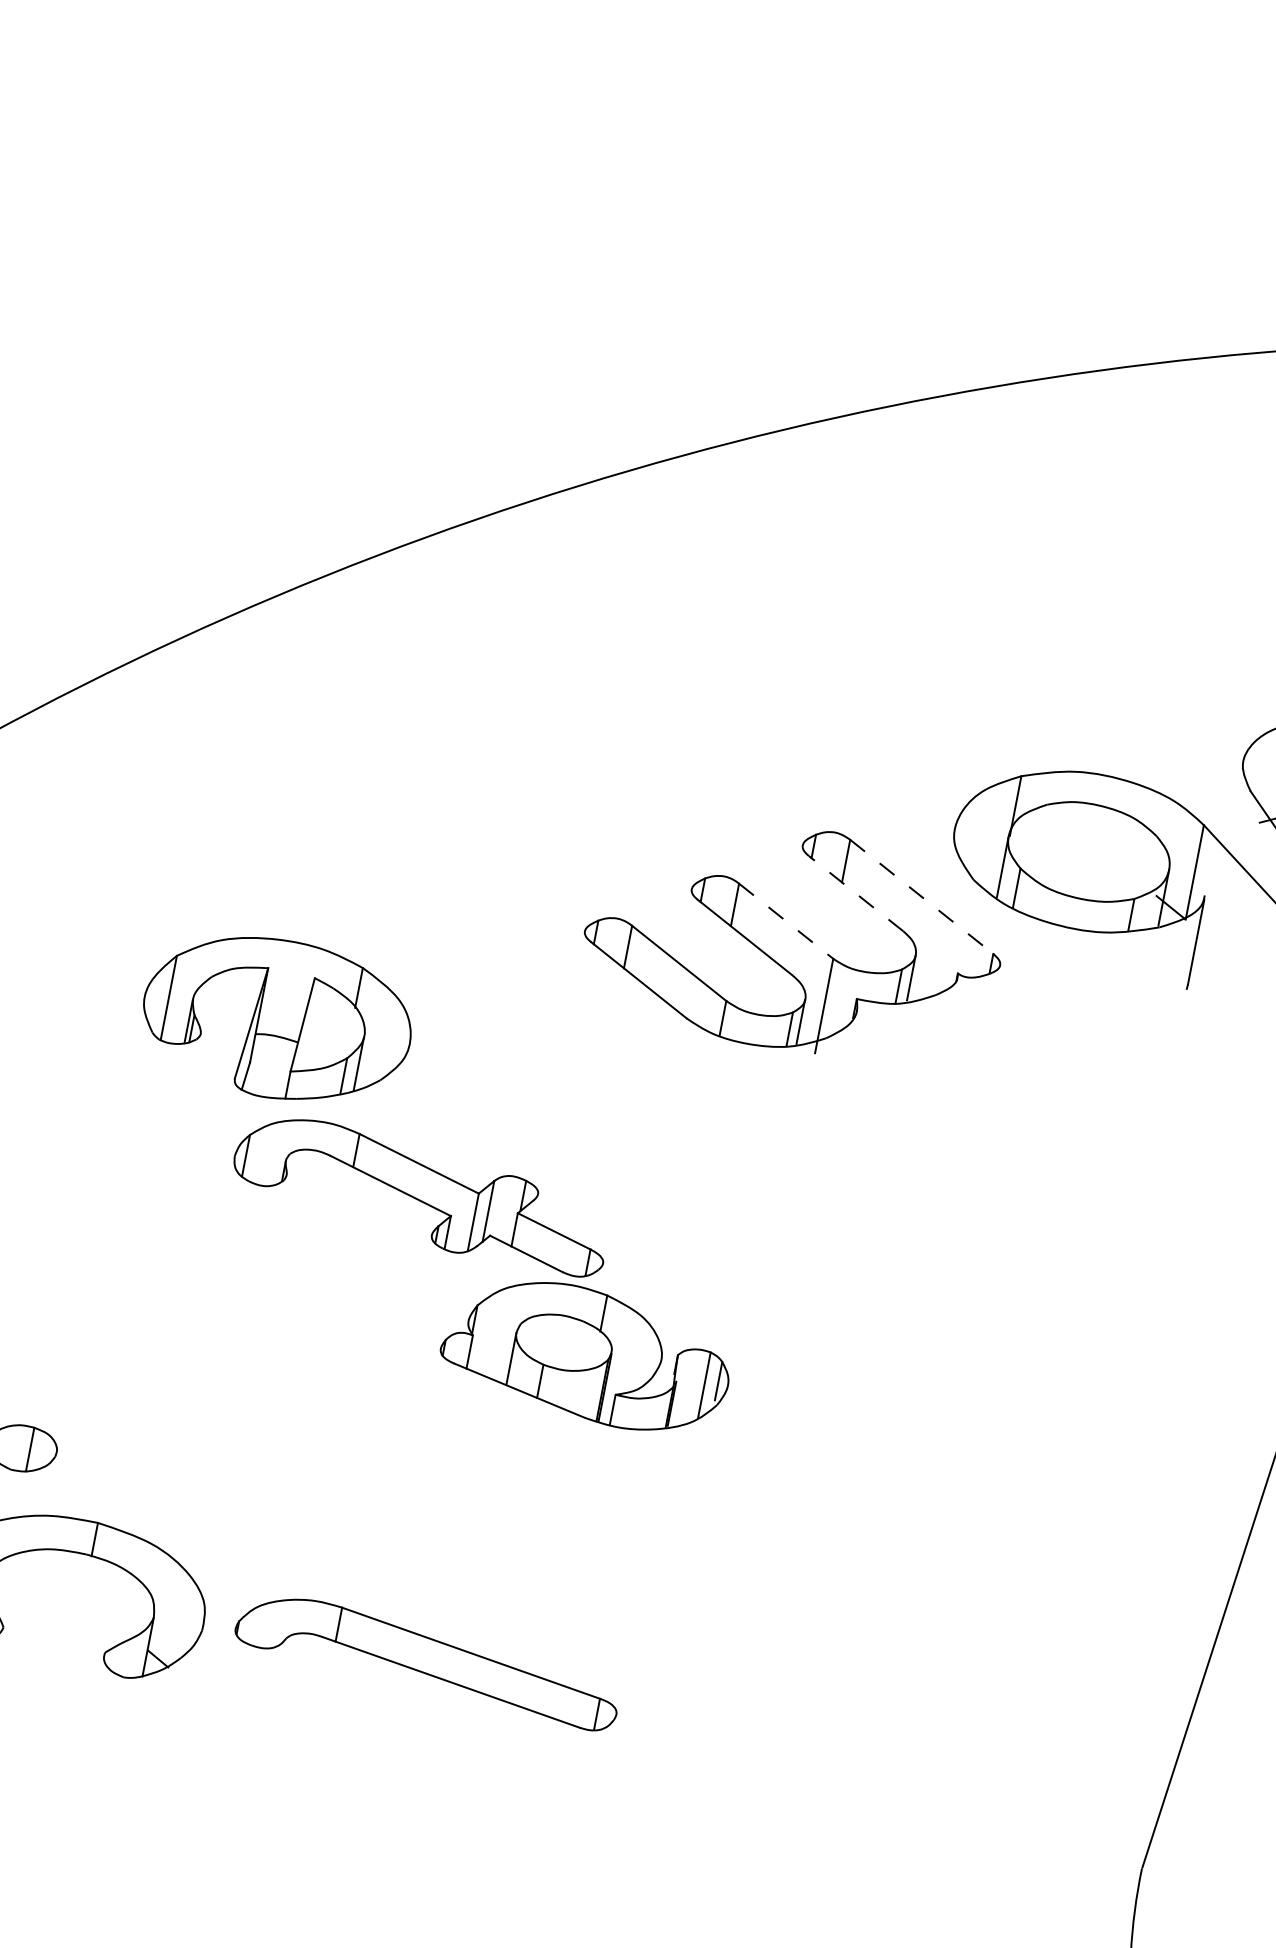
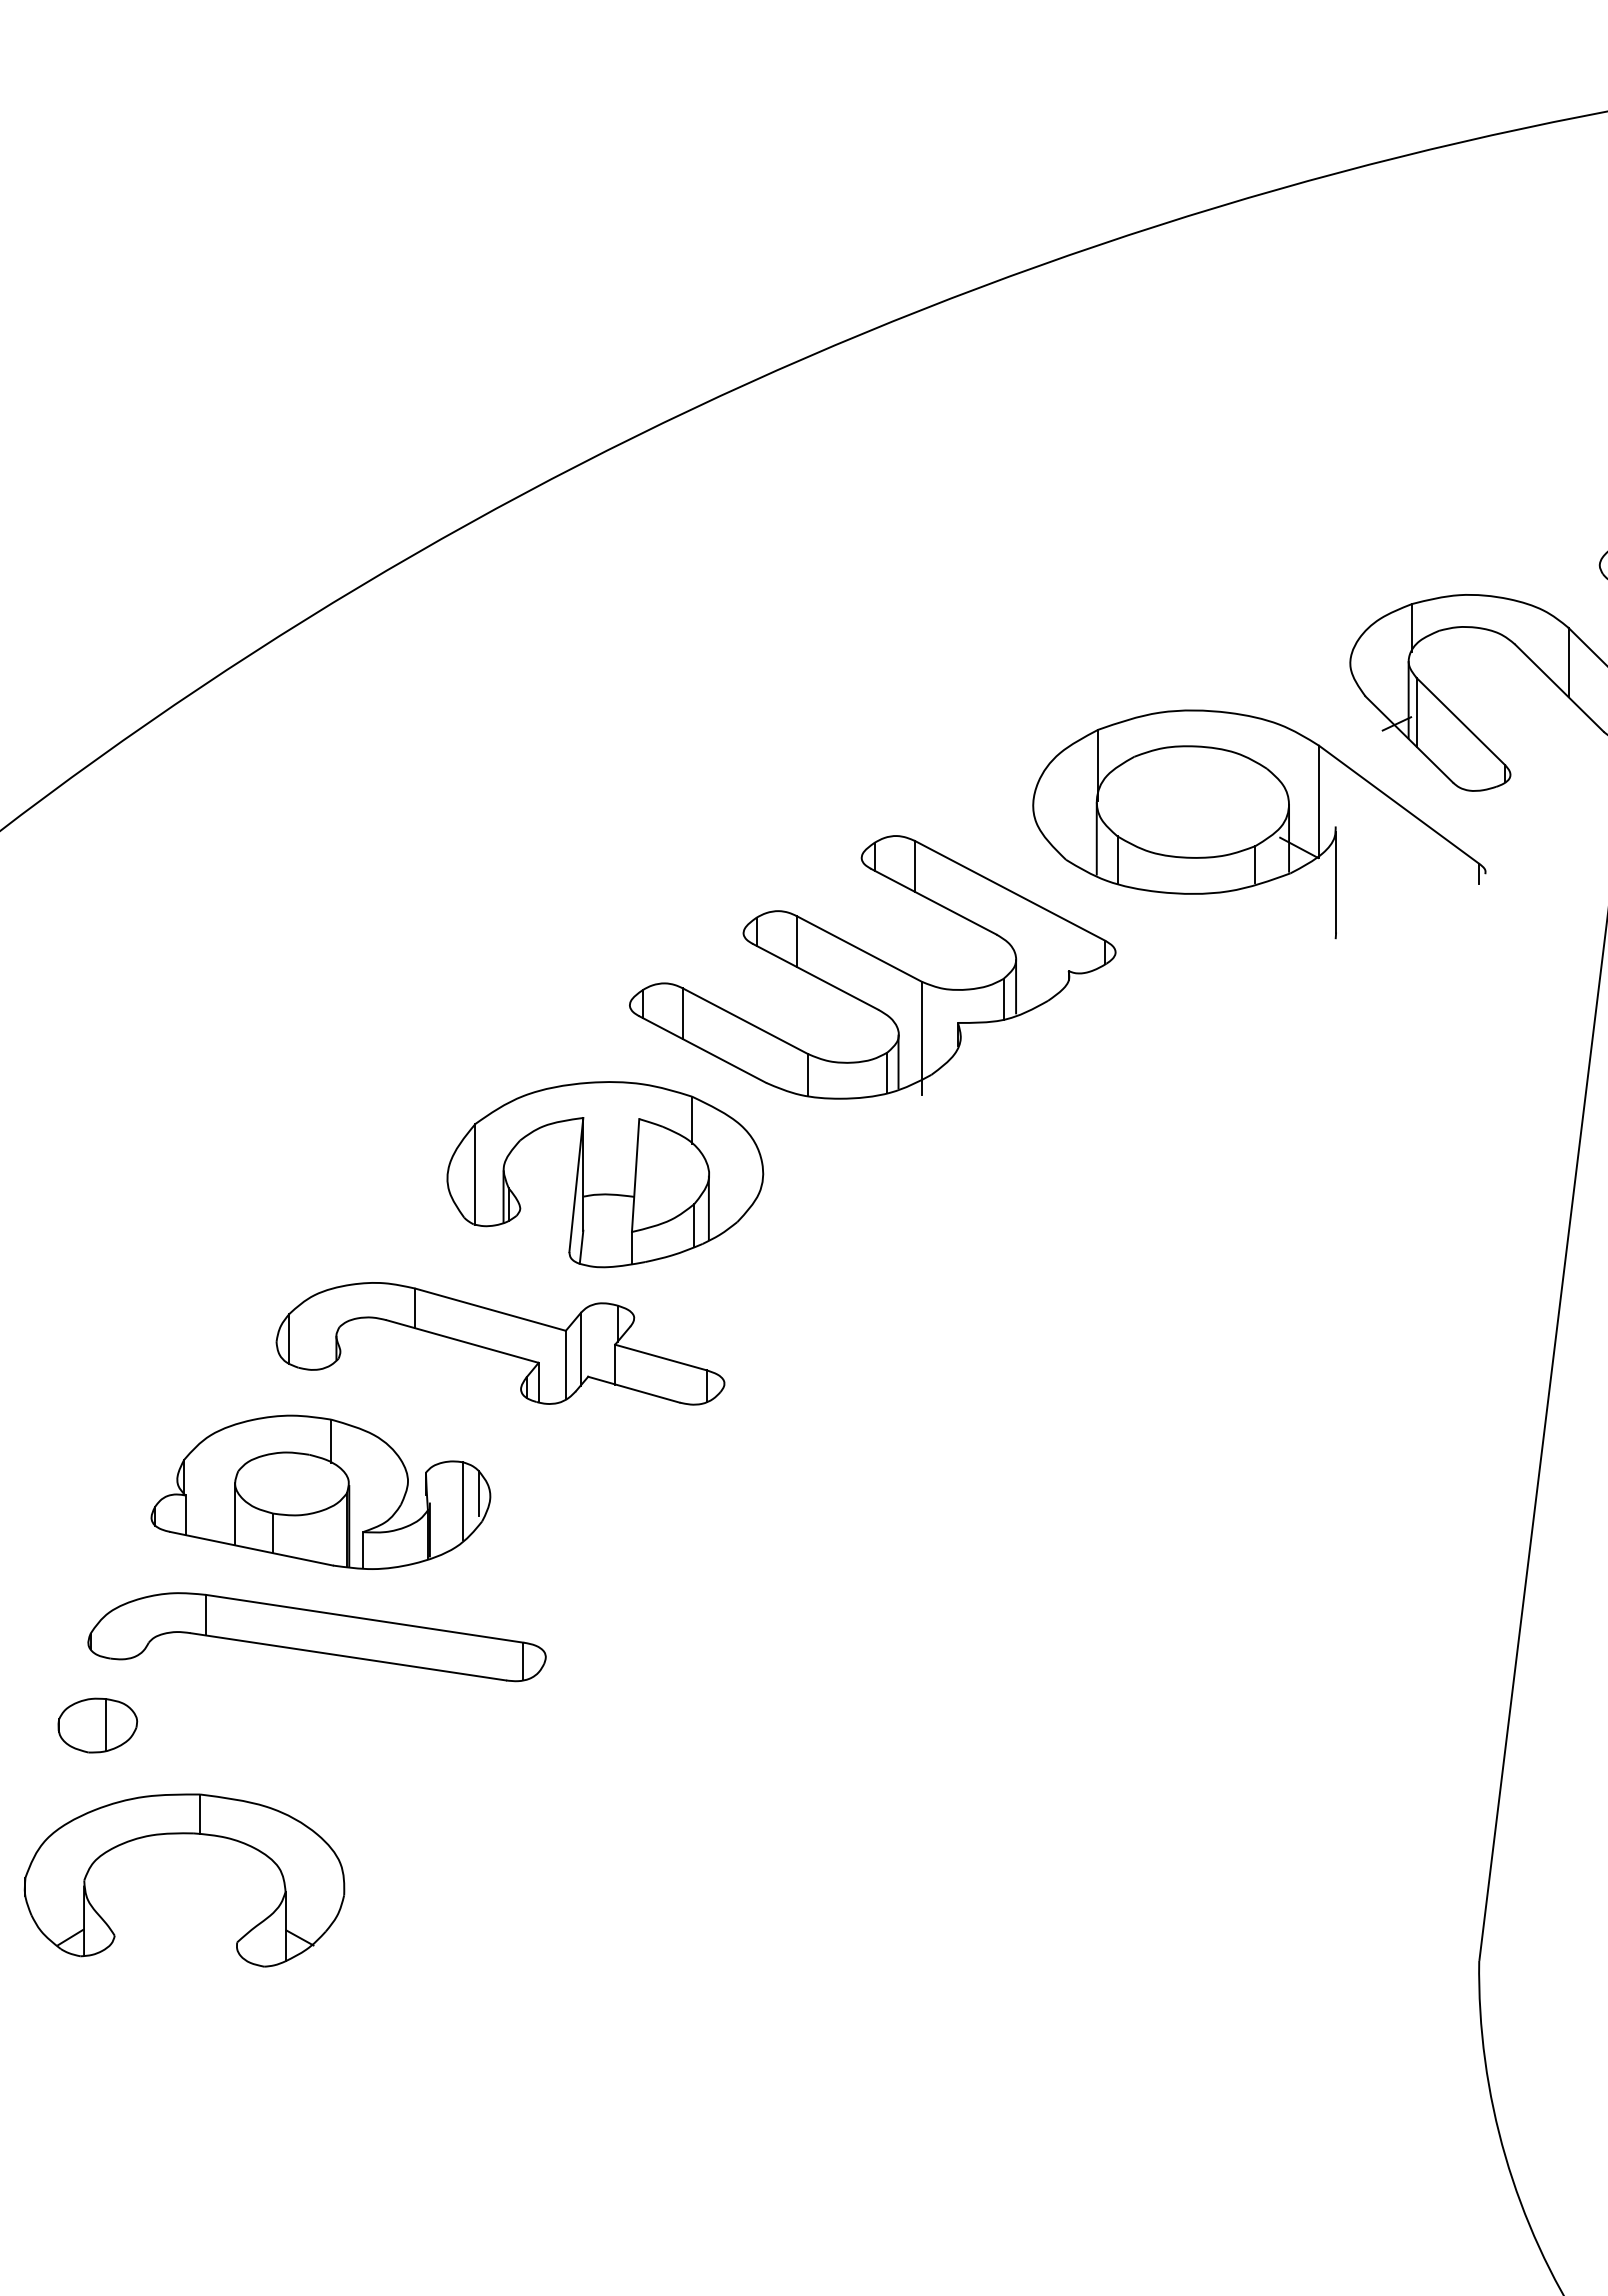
line: (855, 893) -> (933, 901), dashed -> solid
line: (921, 897) -> (1010, 891), dashed -> solid
line: (786, 921) -> (859, 949), dashed -> solid
part: (277, 1019) -> (605, 1174), moved
part: (586, 1353) -> (320, 1491), moved
part: (427, 1661) -> (316, 1637), moved

